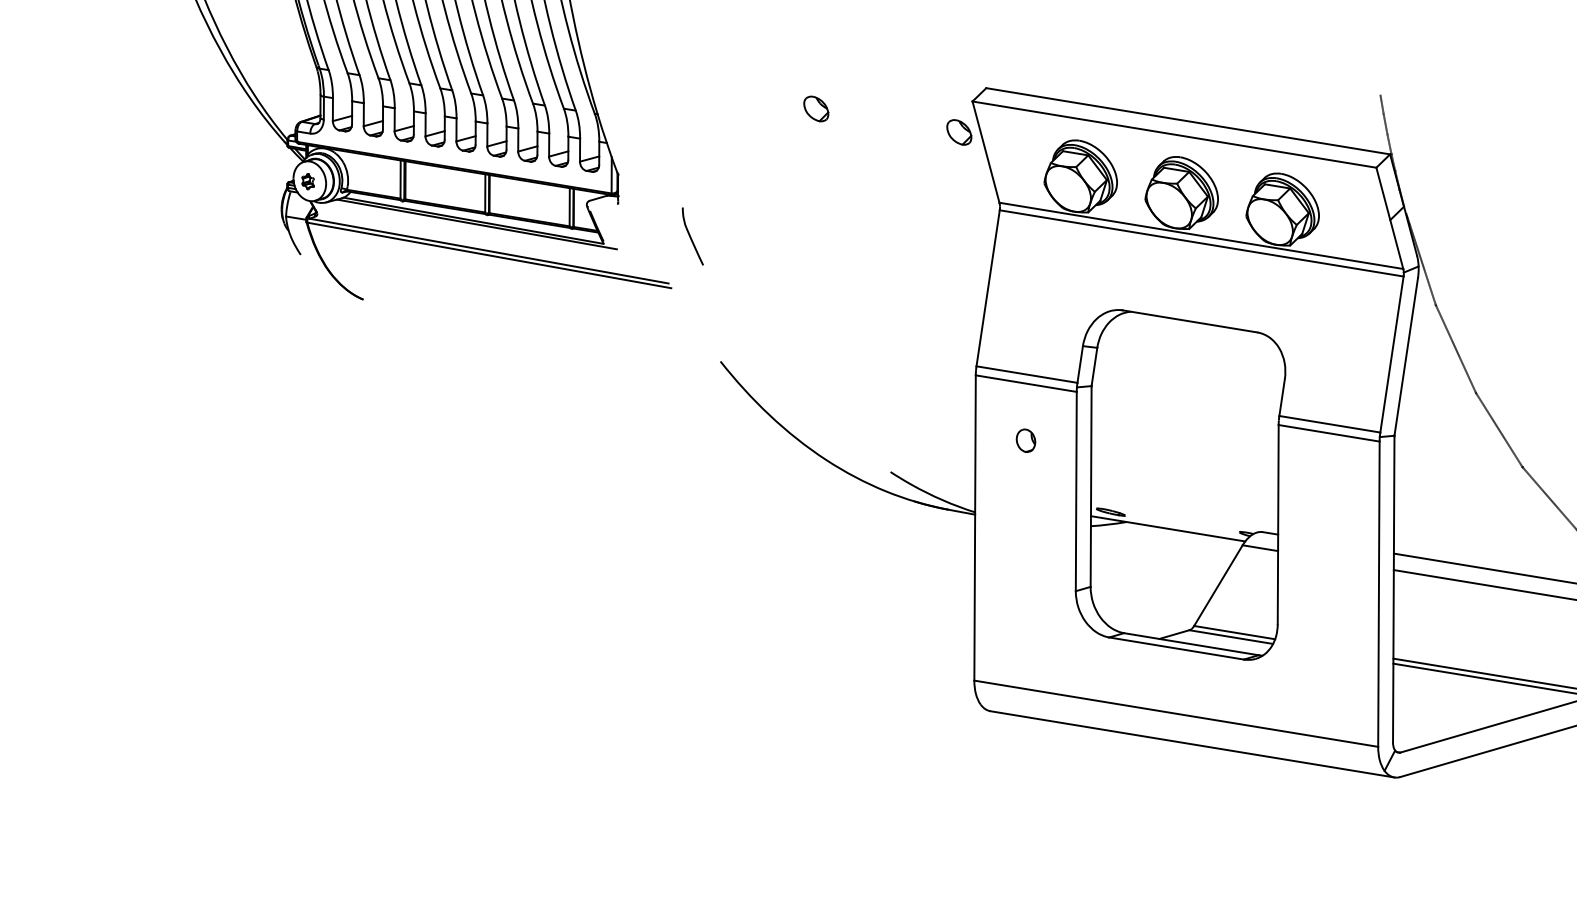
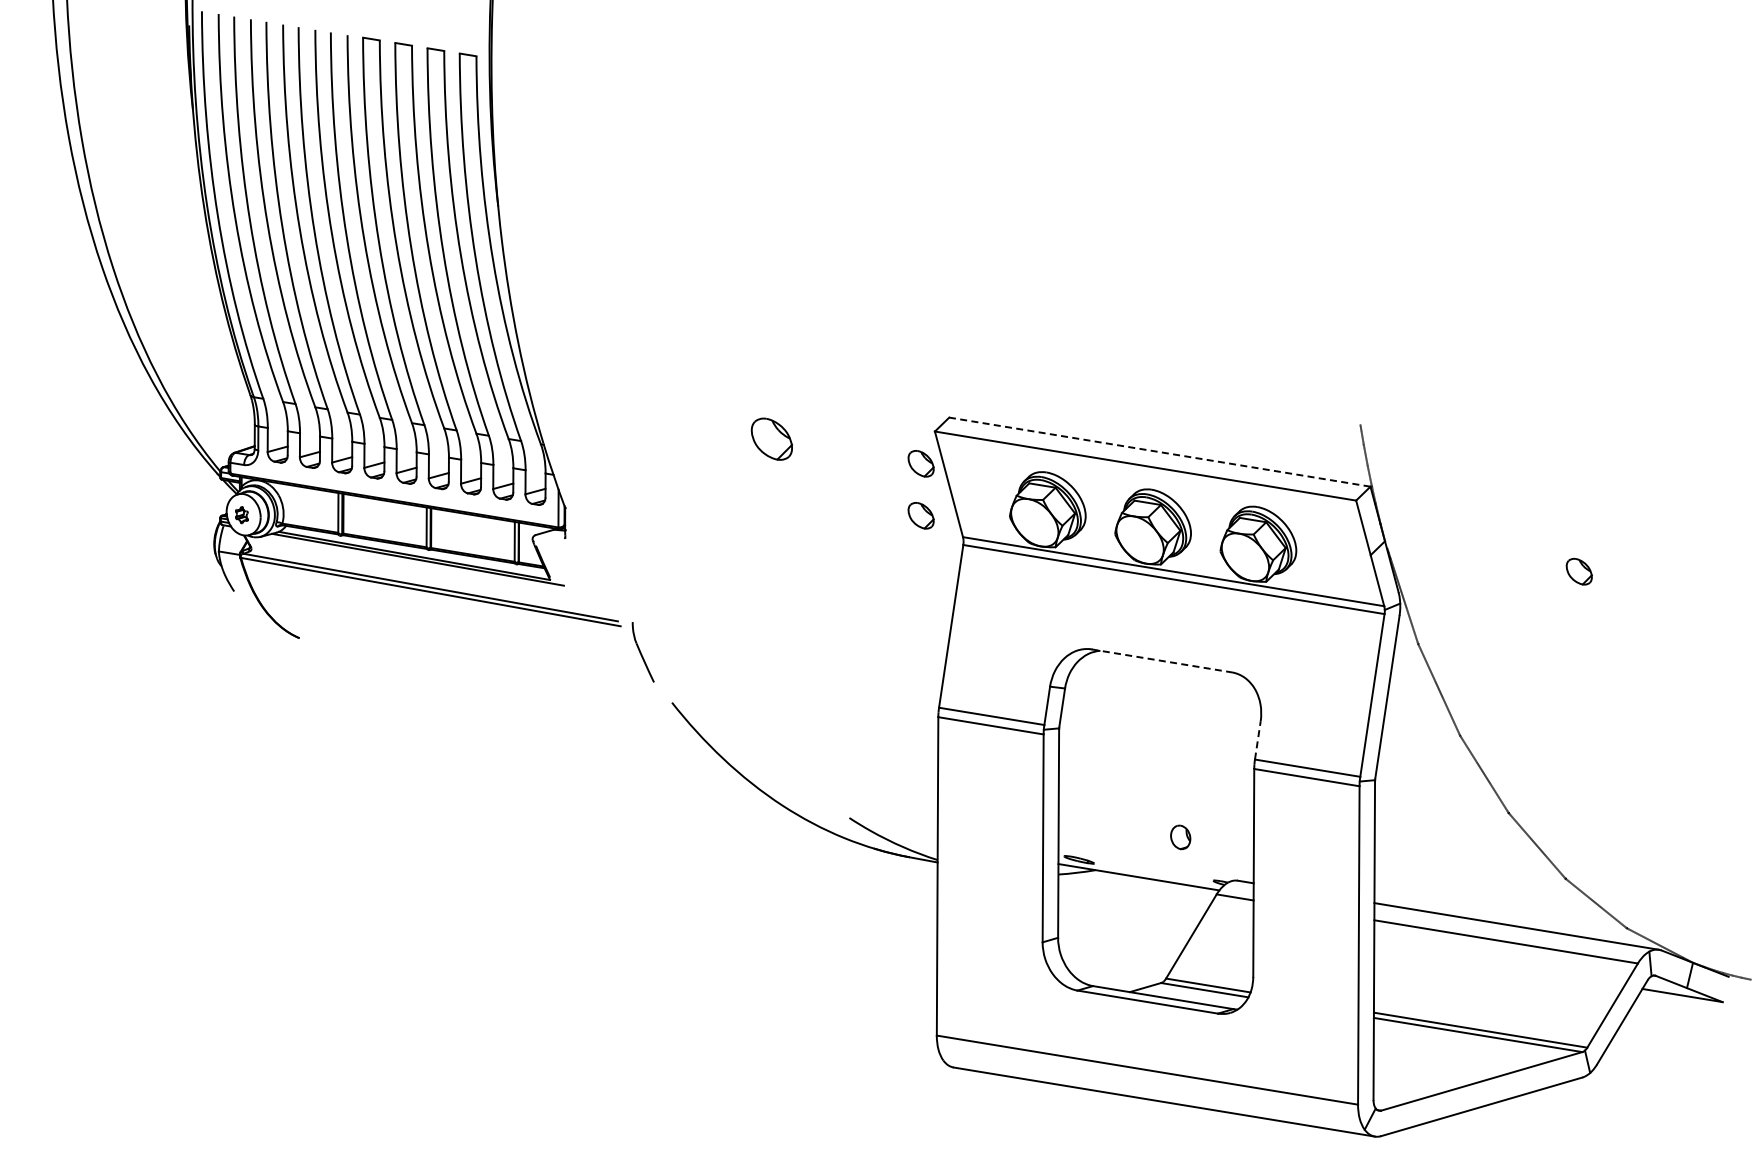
part: (815, 109) -> (771, 439), size x1.6
line: (1187, 121) -> (1159, 452), solid -> dashed
part: (958, 182) -> (920, 515), added
part: (692, 236) -> (642, 652), moved
line: (1190, 321) -> (1162, 660), solid -> dashed
line: (1281, 396) -> (1257, 739), solid -> dashed
part: (1025, 440) -> (1180, 837), moved

